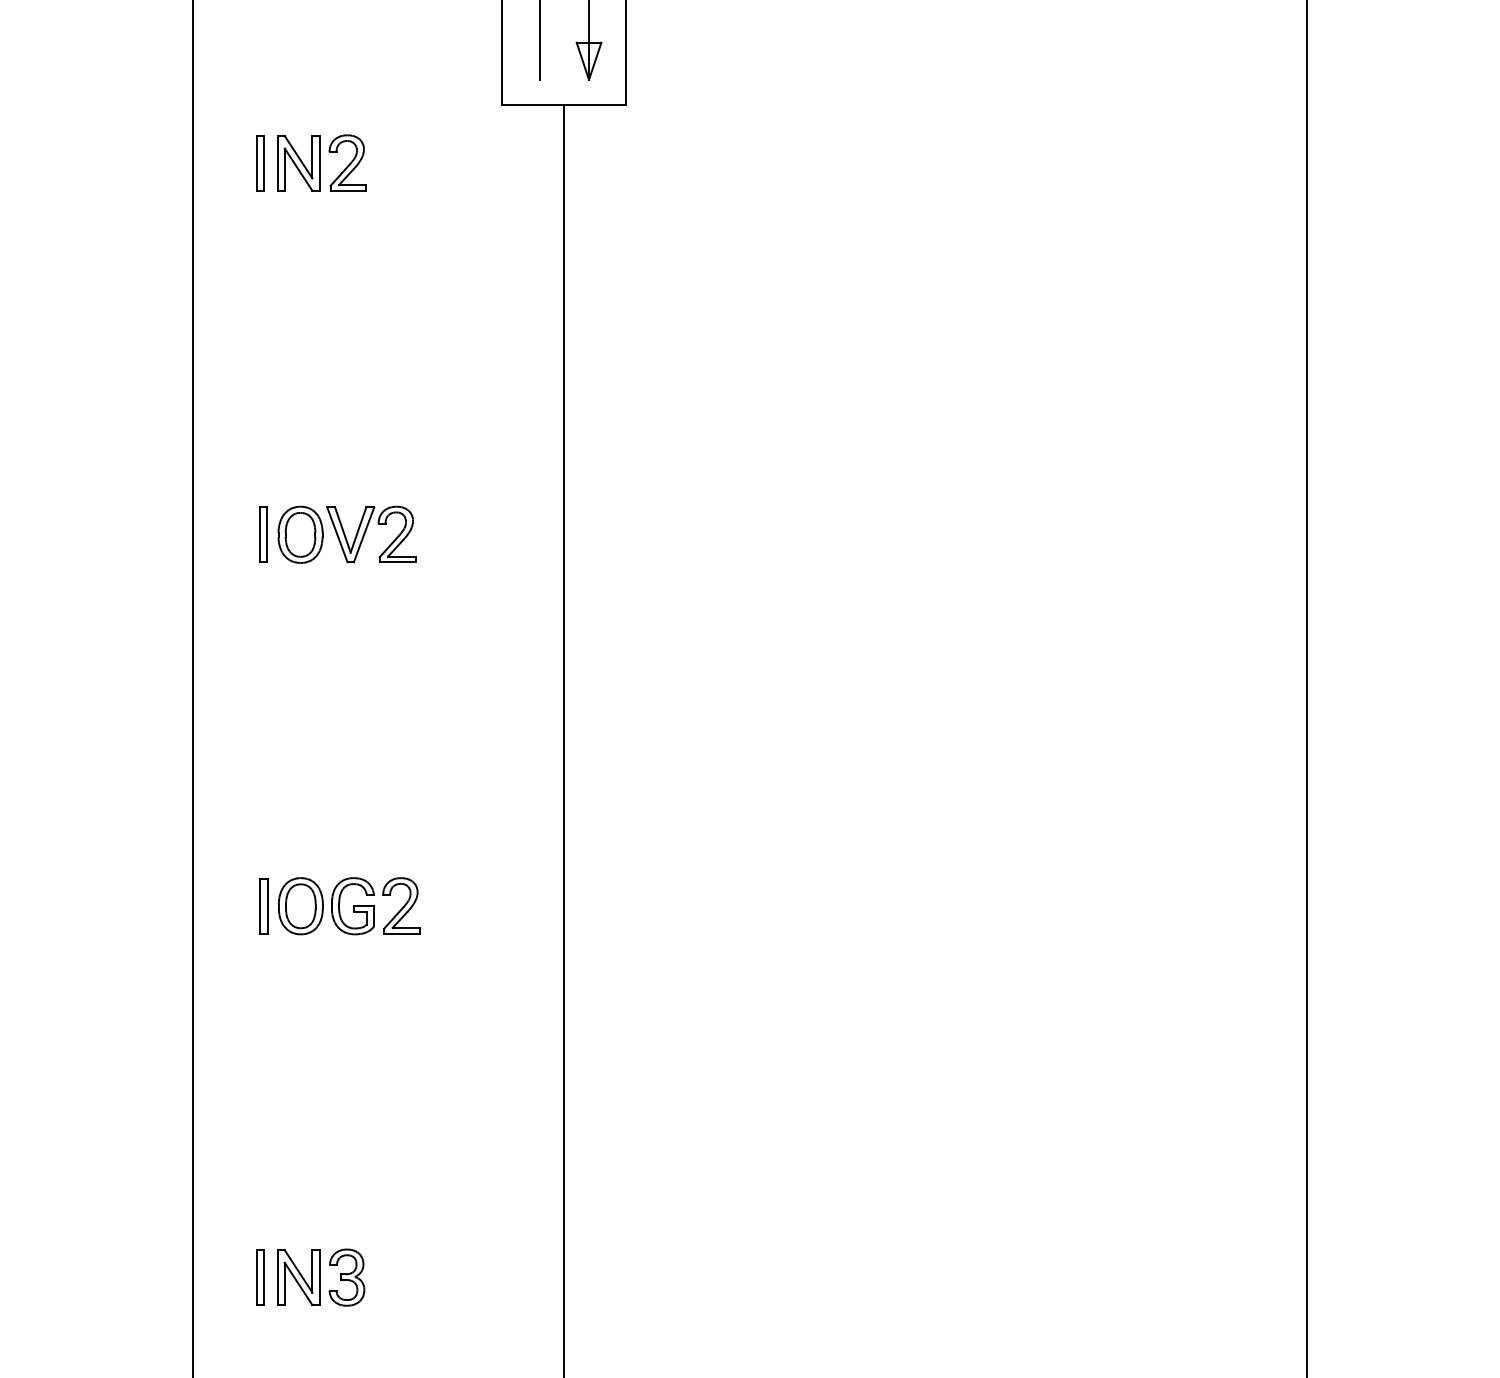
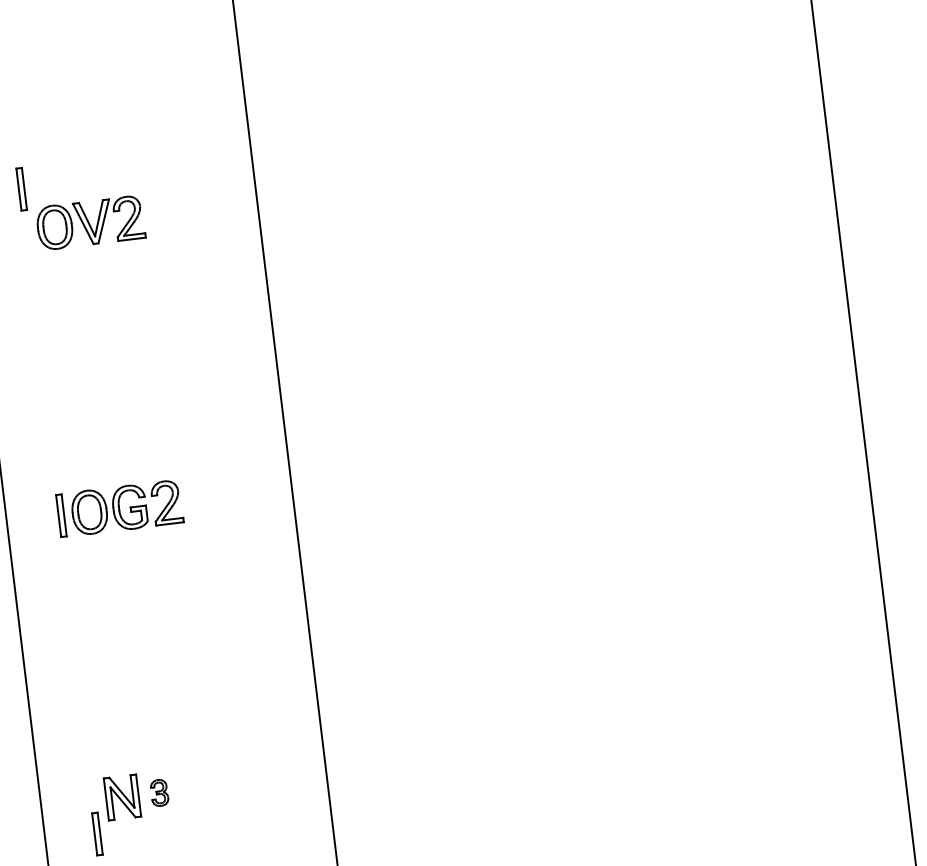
part: (263, 534) -> (21, 189), moved
part: (260, 1277) -> (97, 833), moved
part: (346, 1277) -> (159, 792), size x0.6

